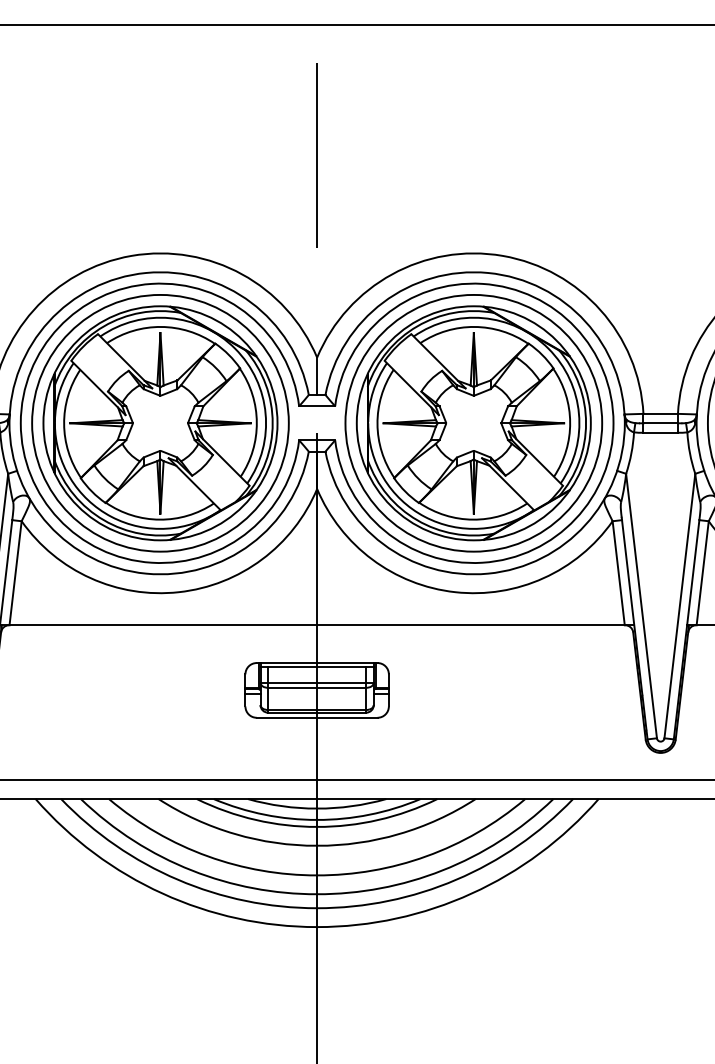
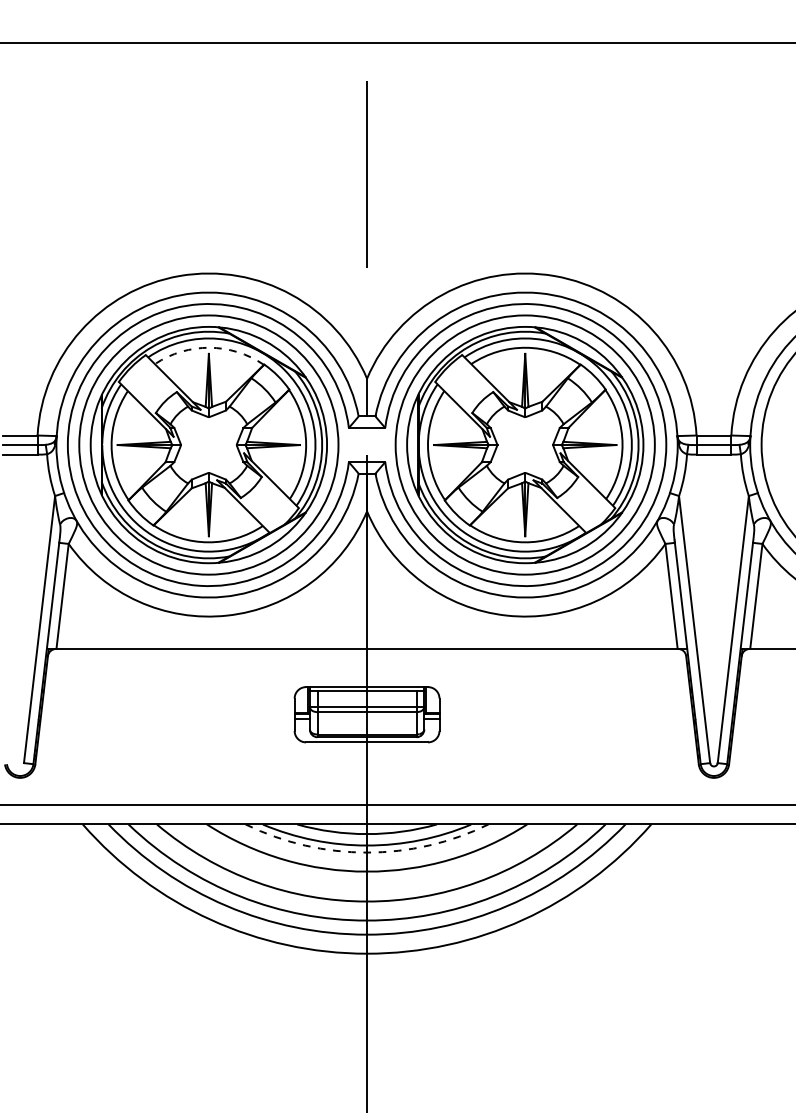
arc: (161, 326) -> (209, 347), solid -> dashed
arc: (317, 826) -> (367, 852), solid -> dashed

